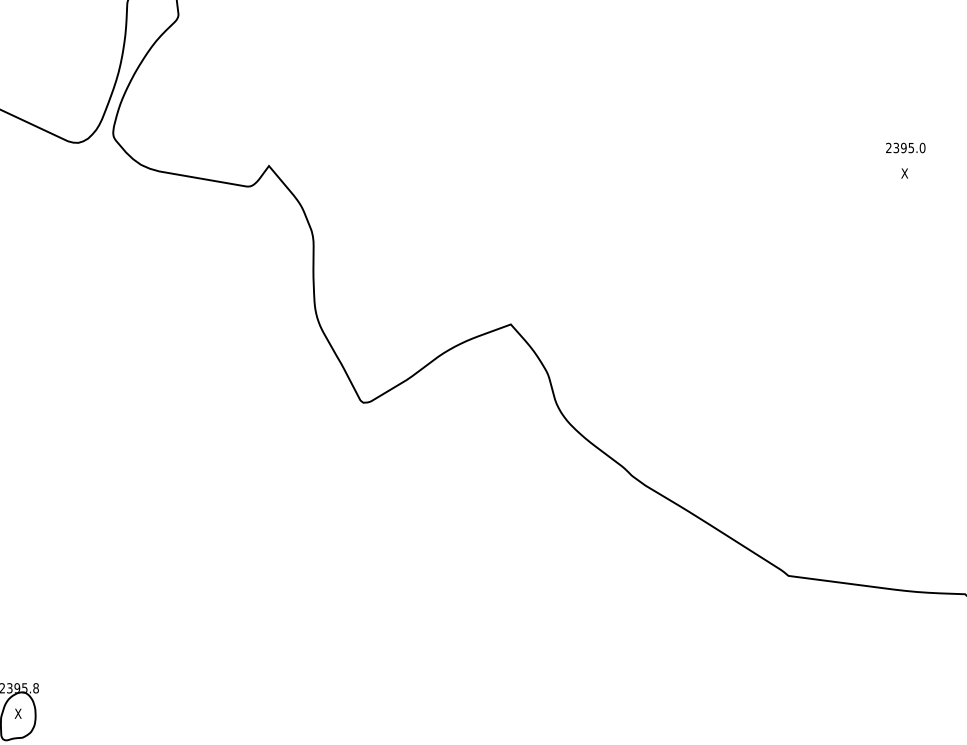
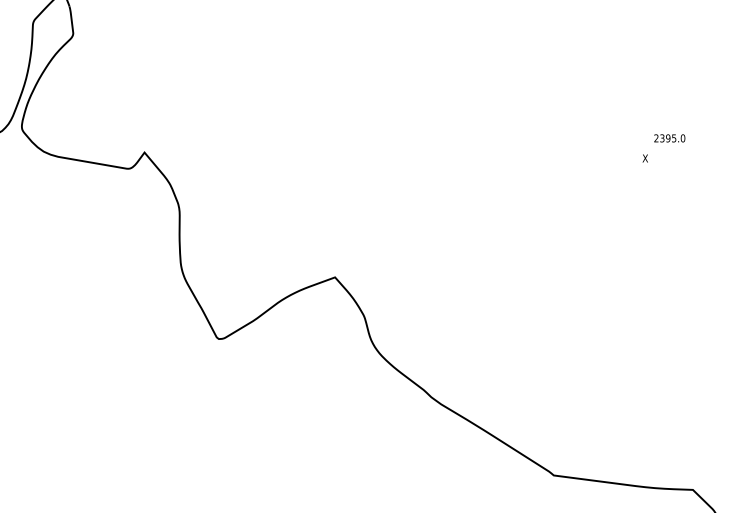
text: (905, 147) -> (669, 137), moved

